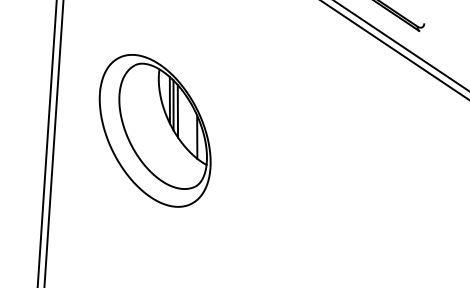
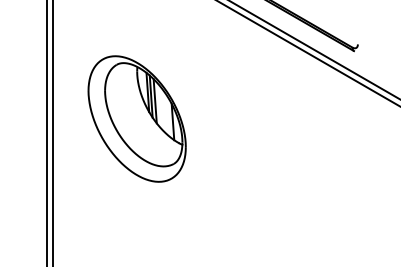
part: (154, 130) -> (136, 118), moved

